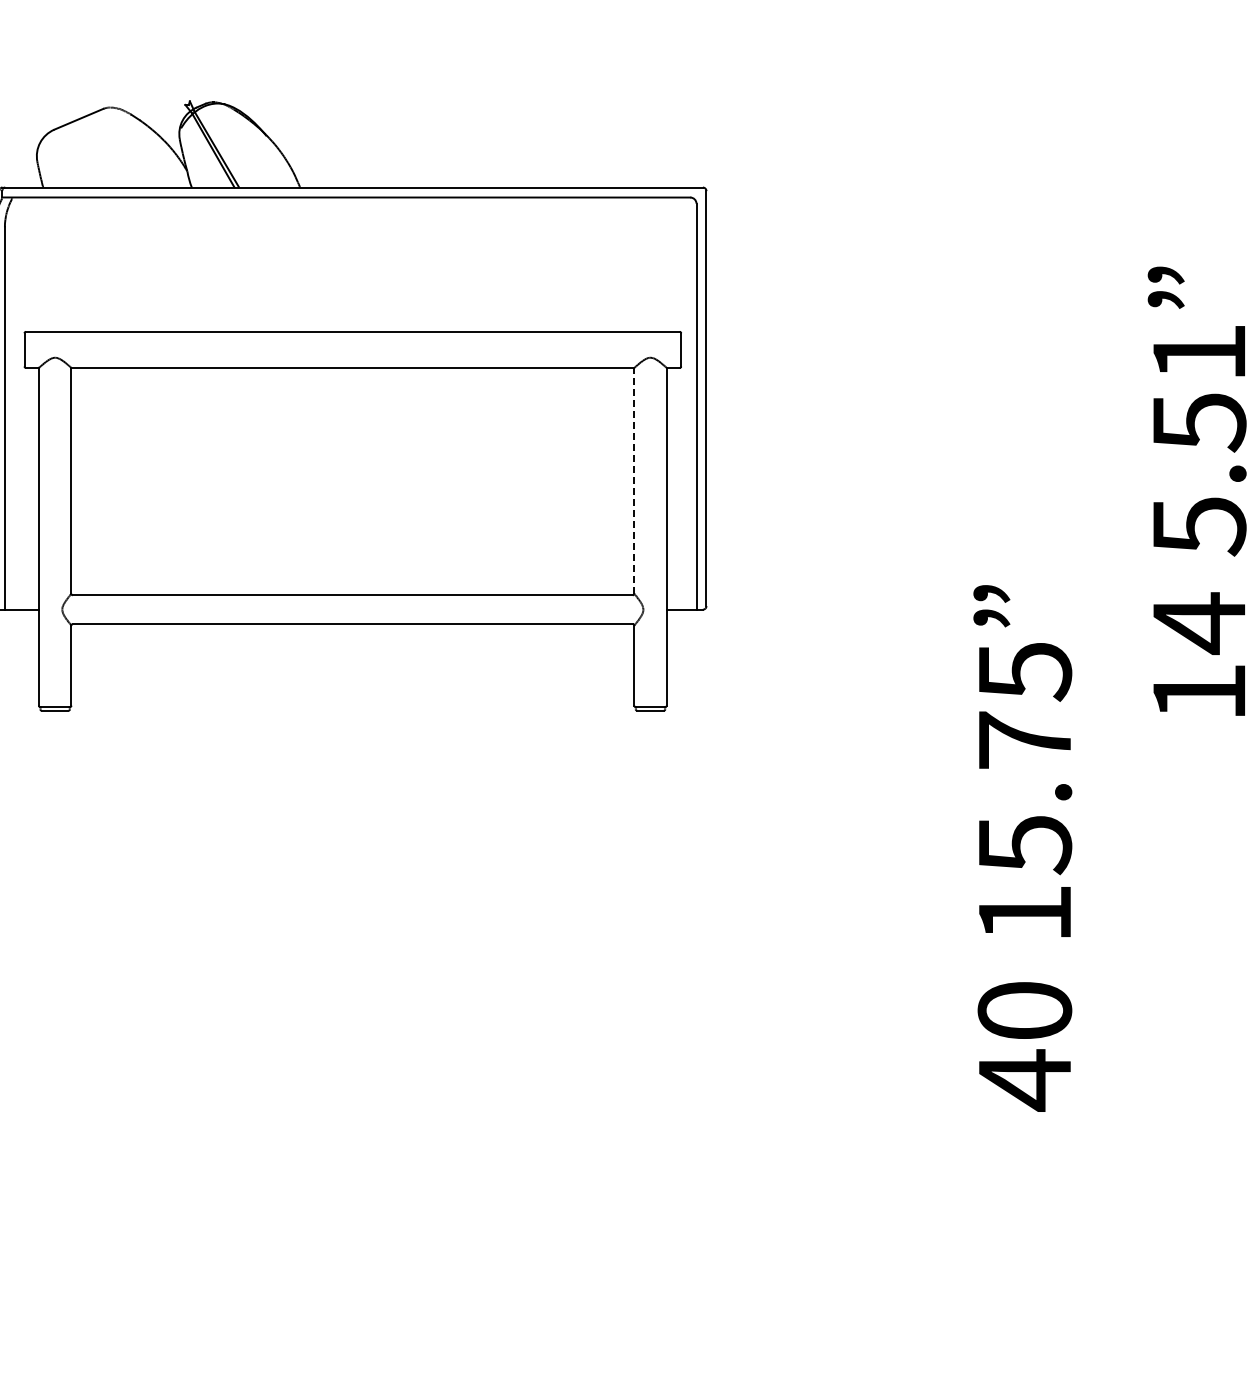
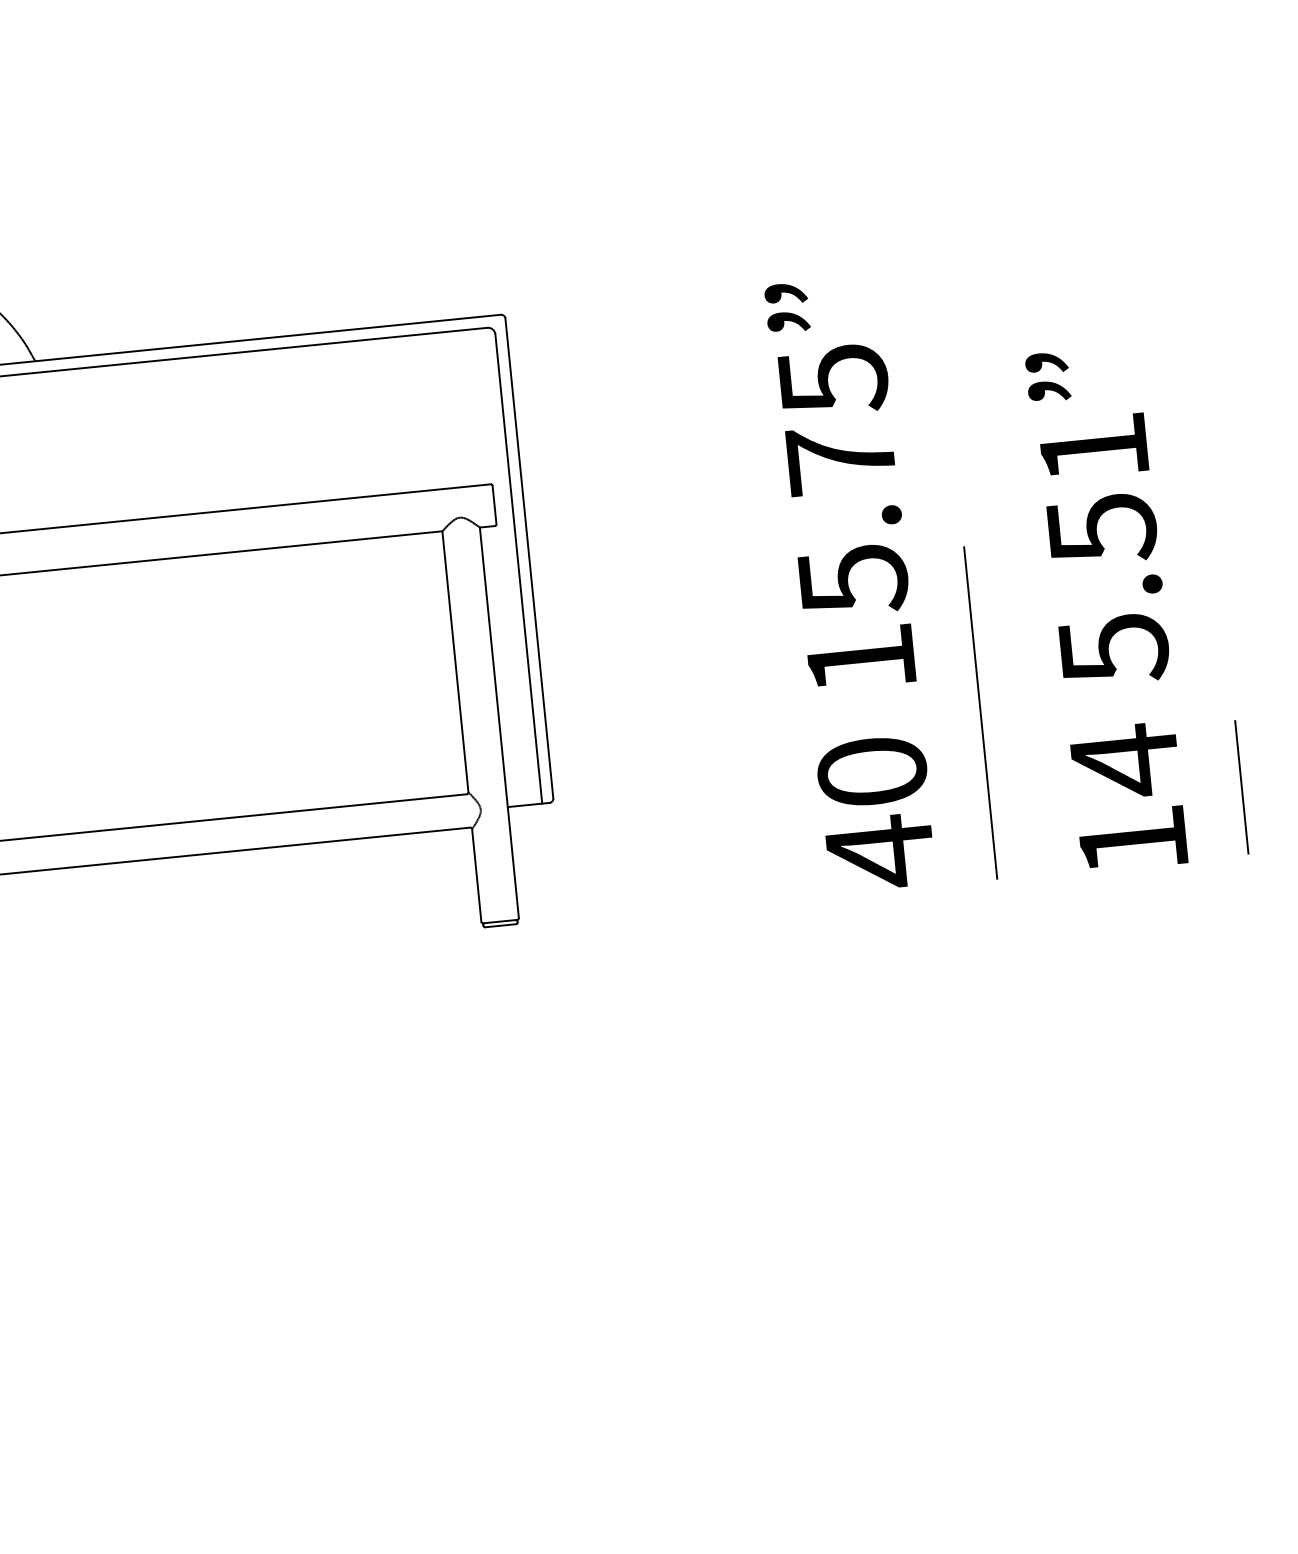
line: (634, 480) -> (455, 661), dashed -> solid
line: (1079, 569) -> (980, 712), added
text: (1022, 848) -> (850, 584), moved

